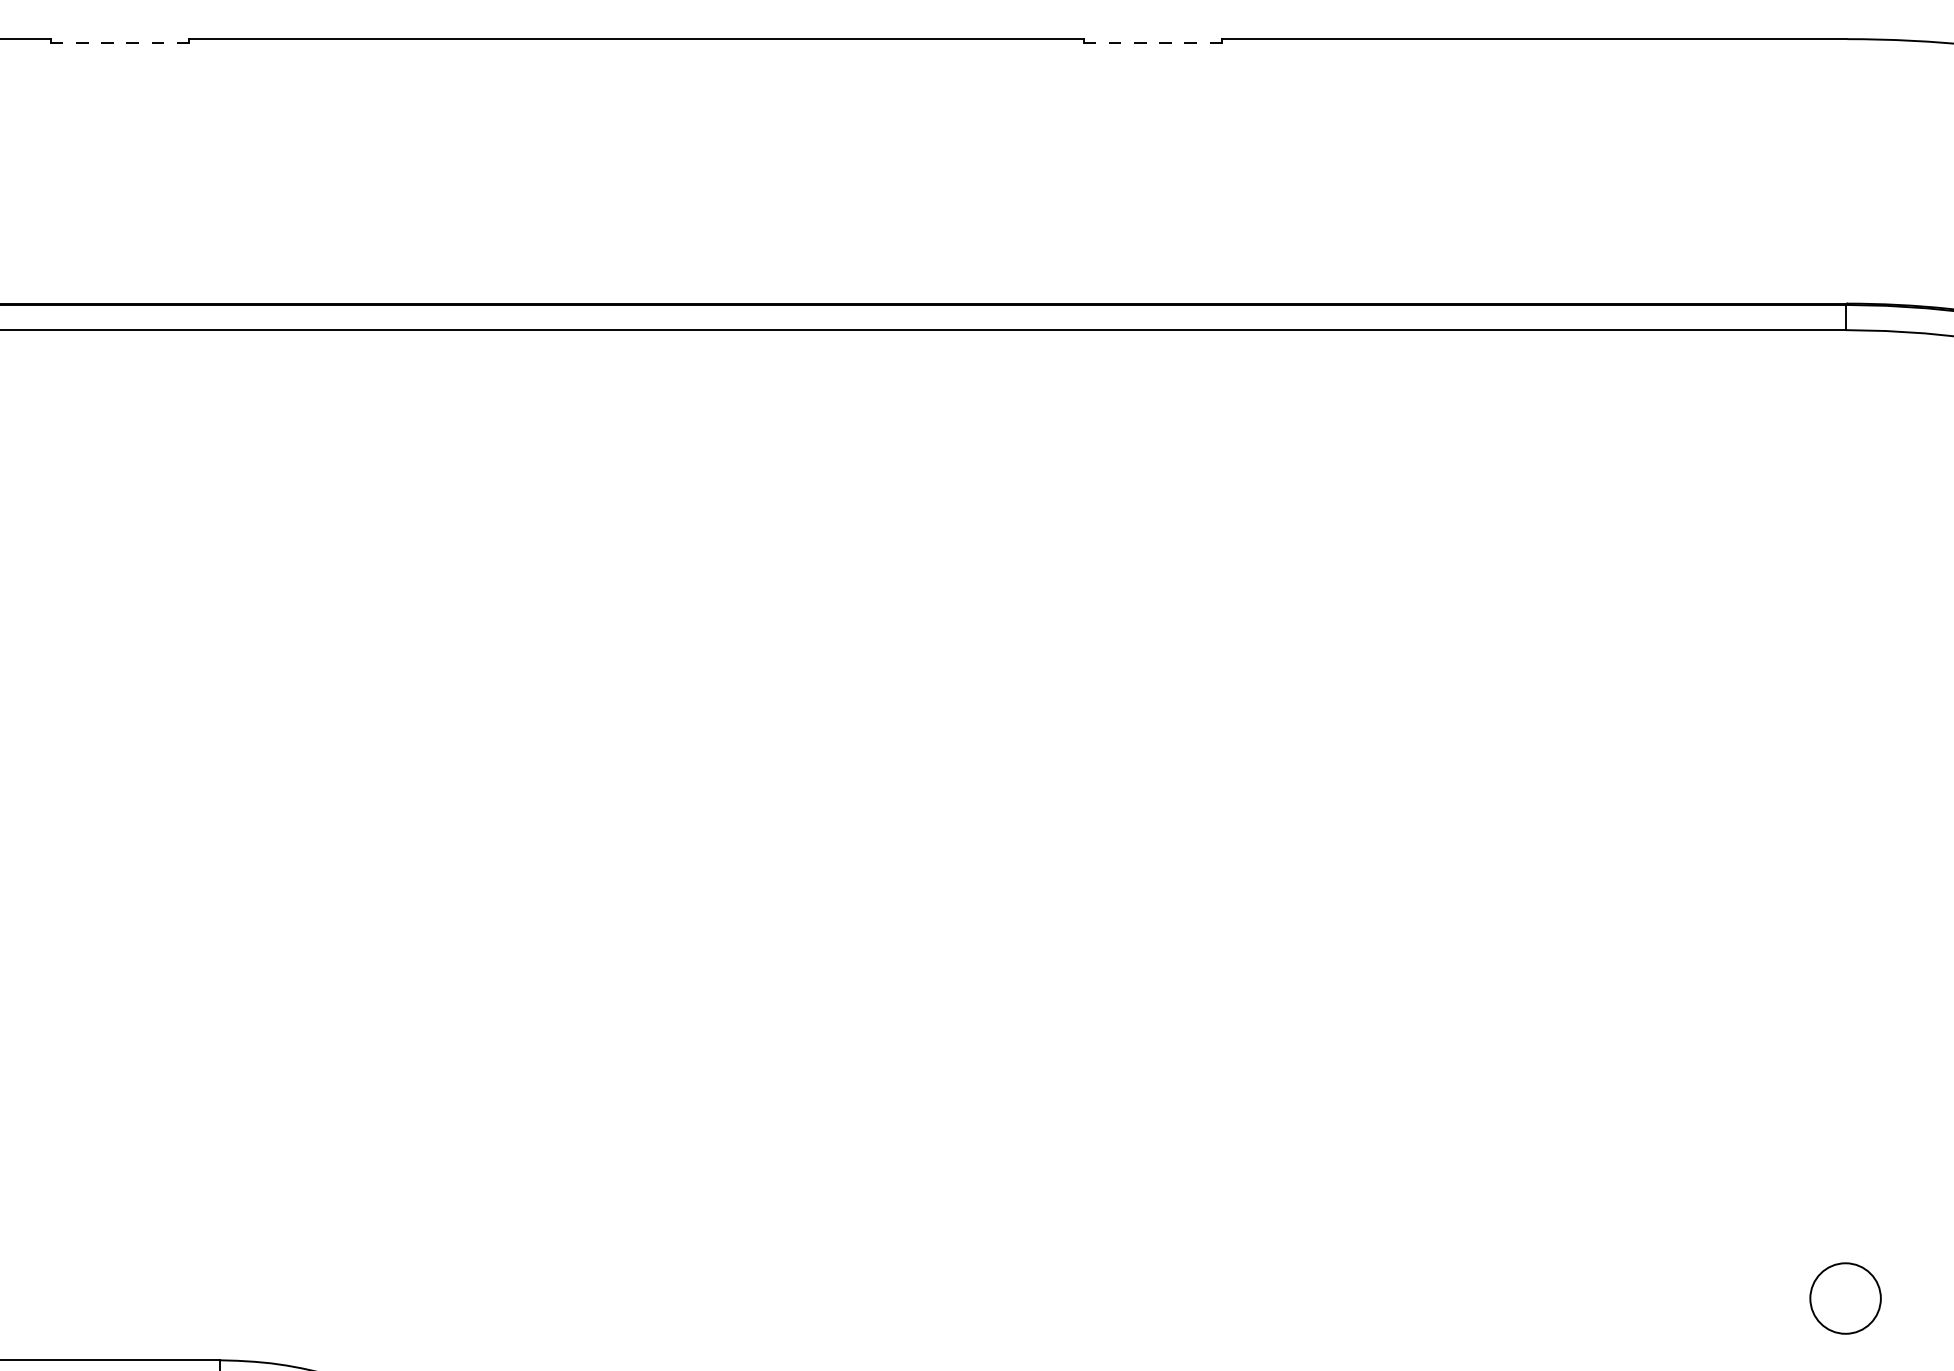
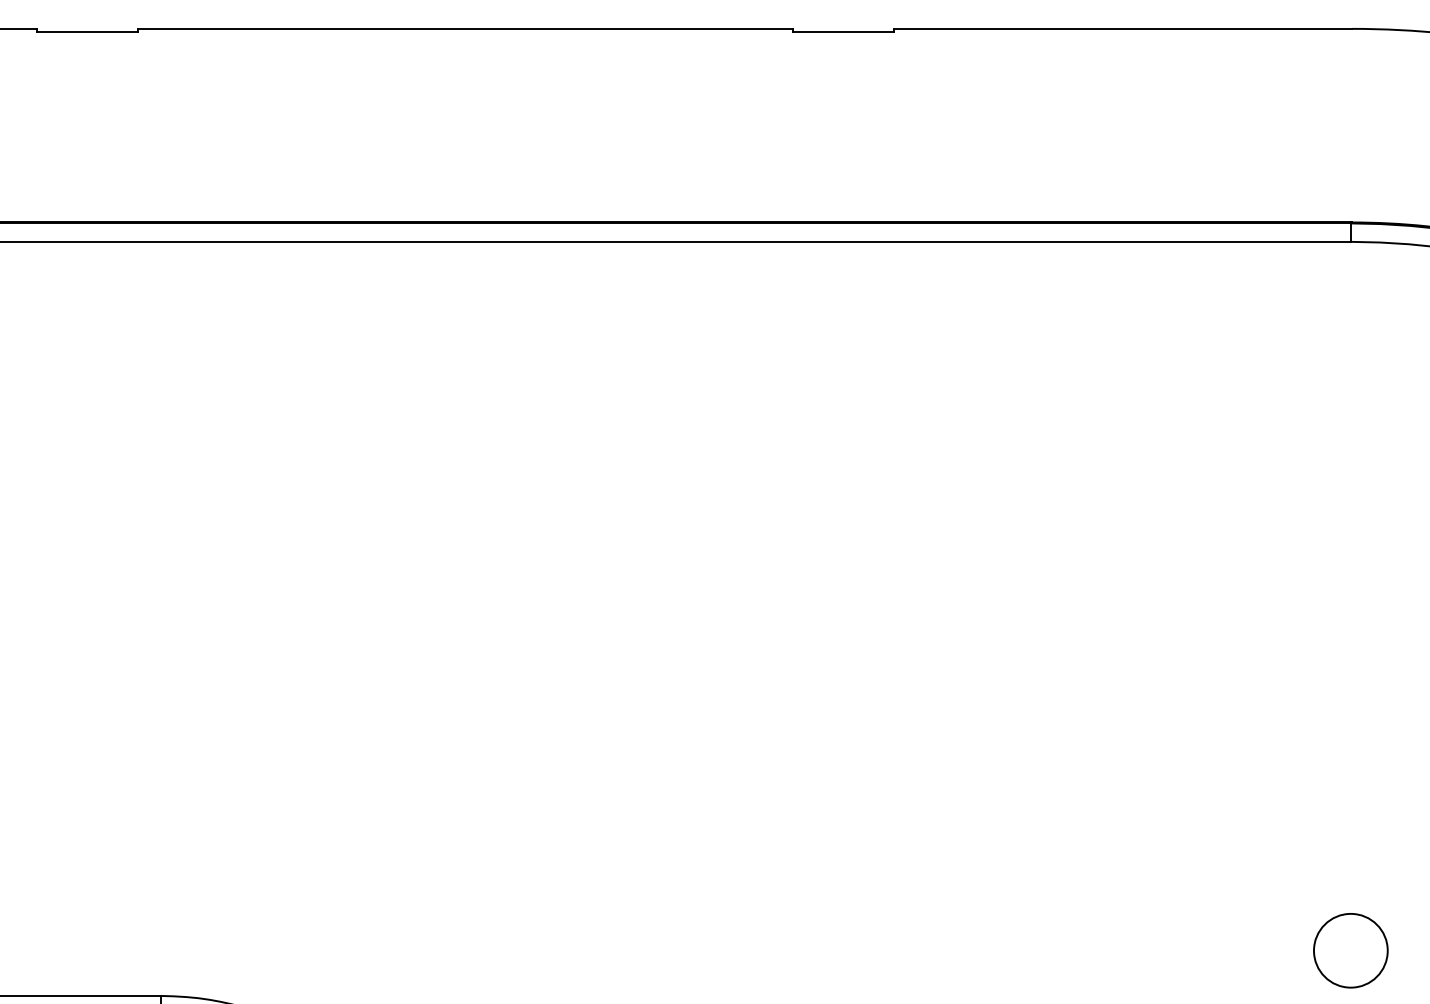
line: (120, 42) -> (88, 31), dashed -> solid
line: (1153, 42) -> (844, 31), dashed -> solid
circle: (1845, 1298) -> (1350, 950), size x1.43

